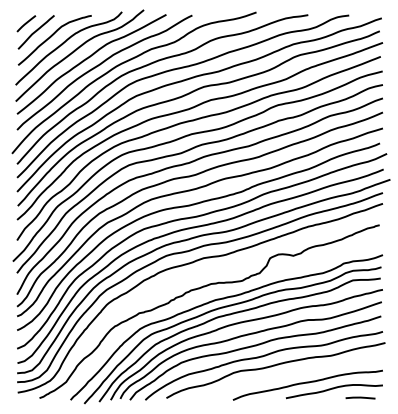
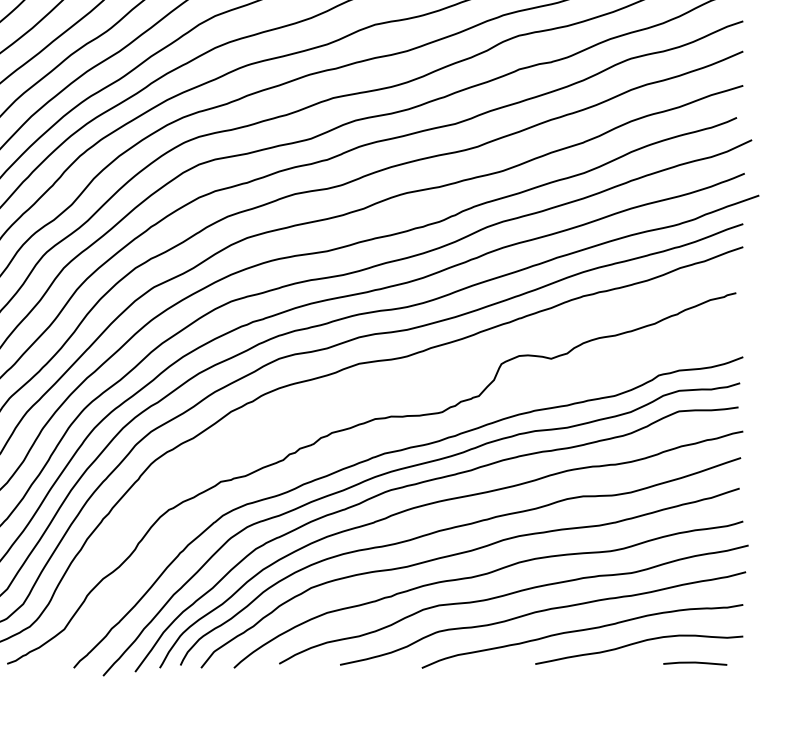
curve: (289, 374) -> (542, 613), added

